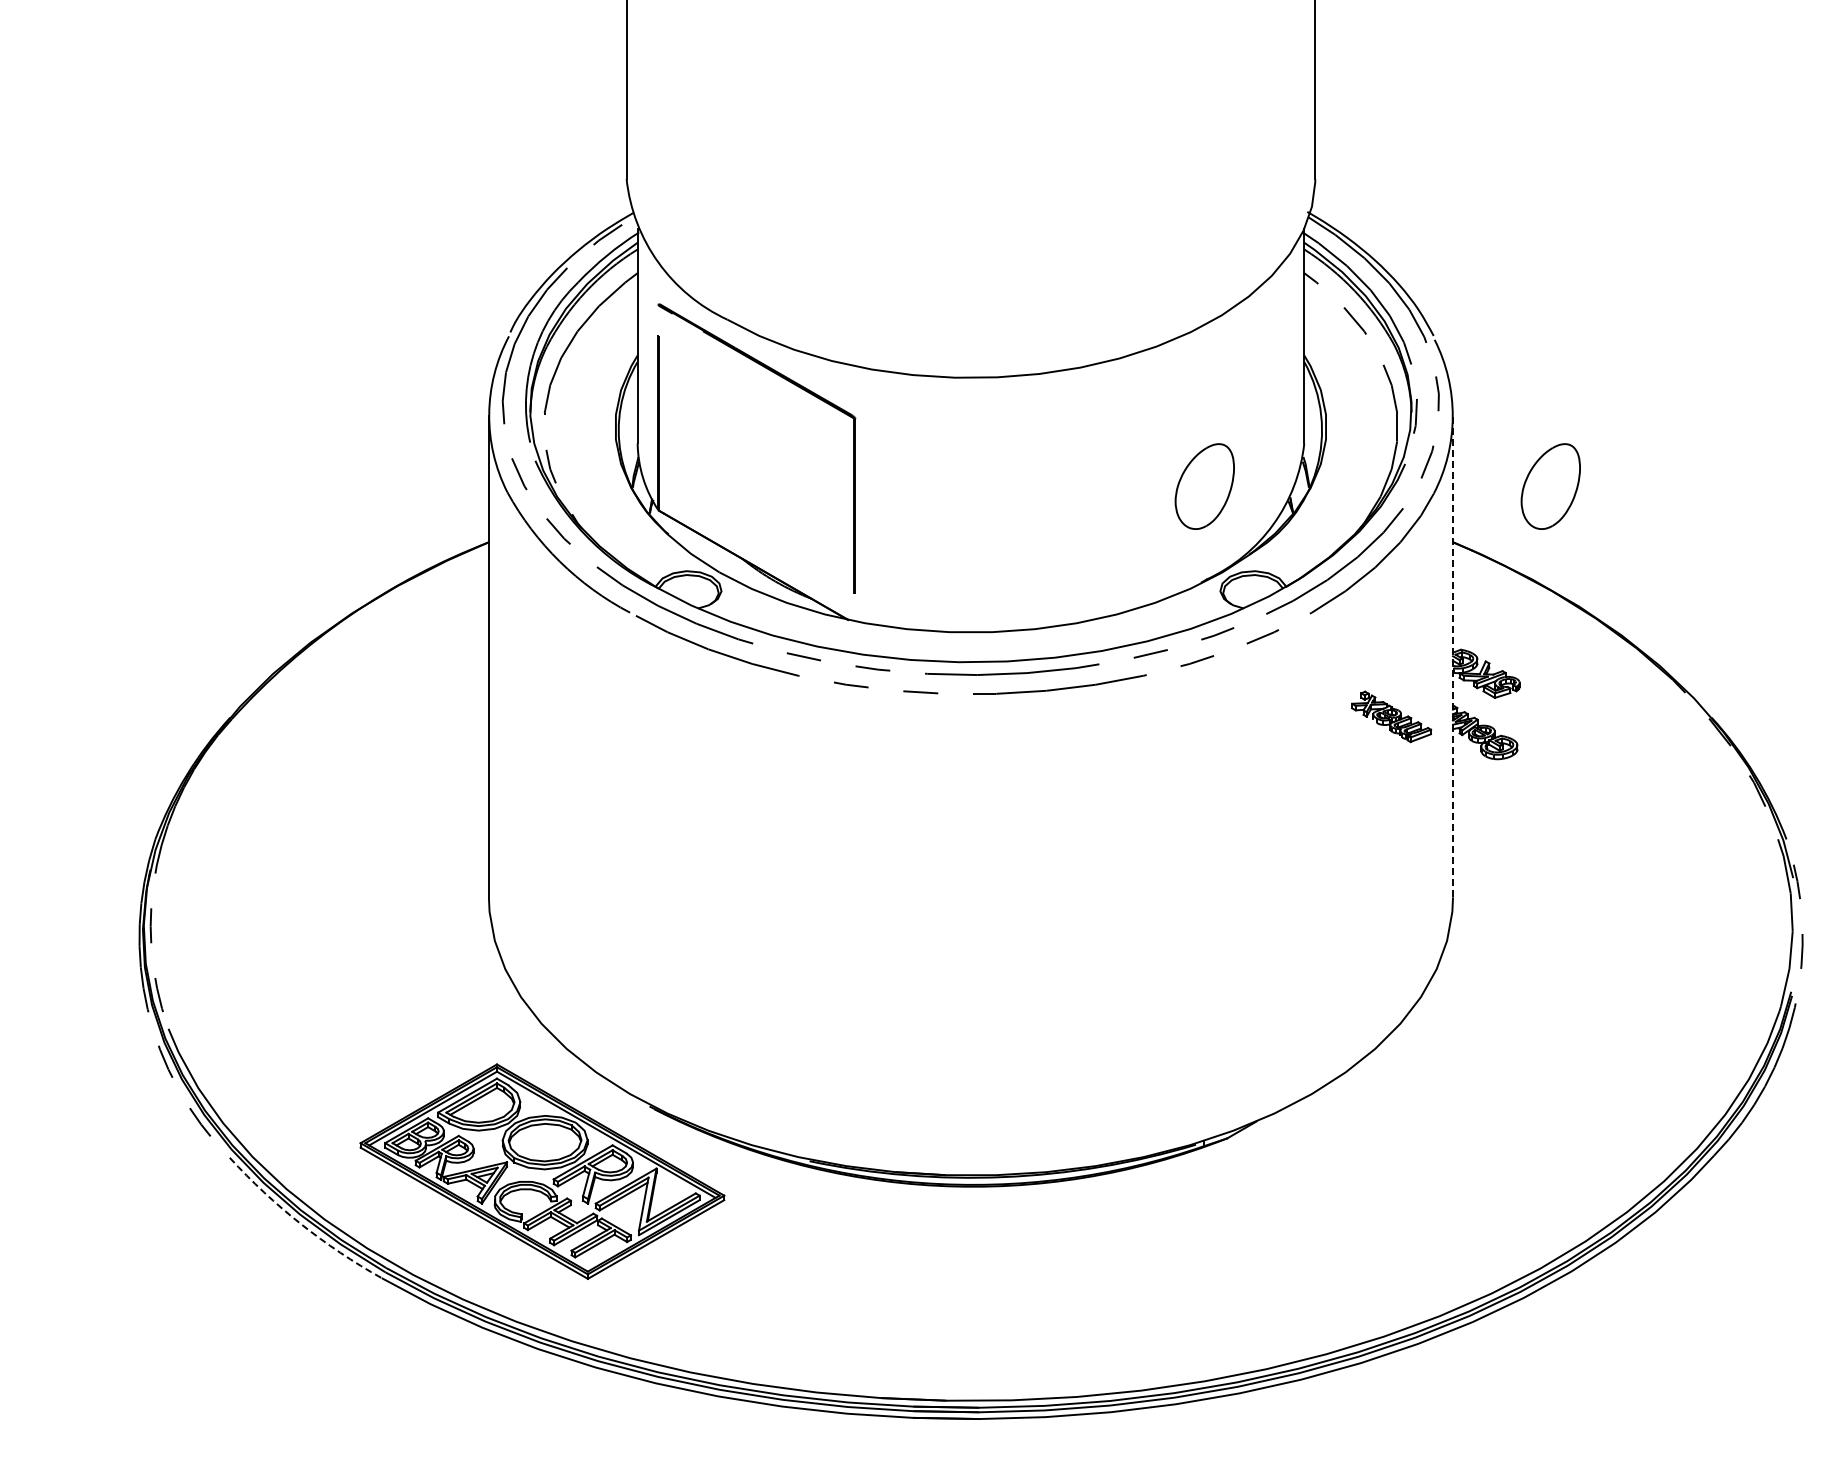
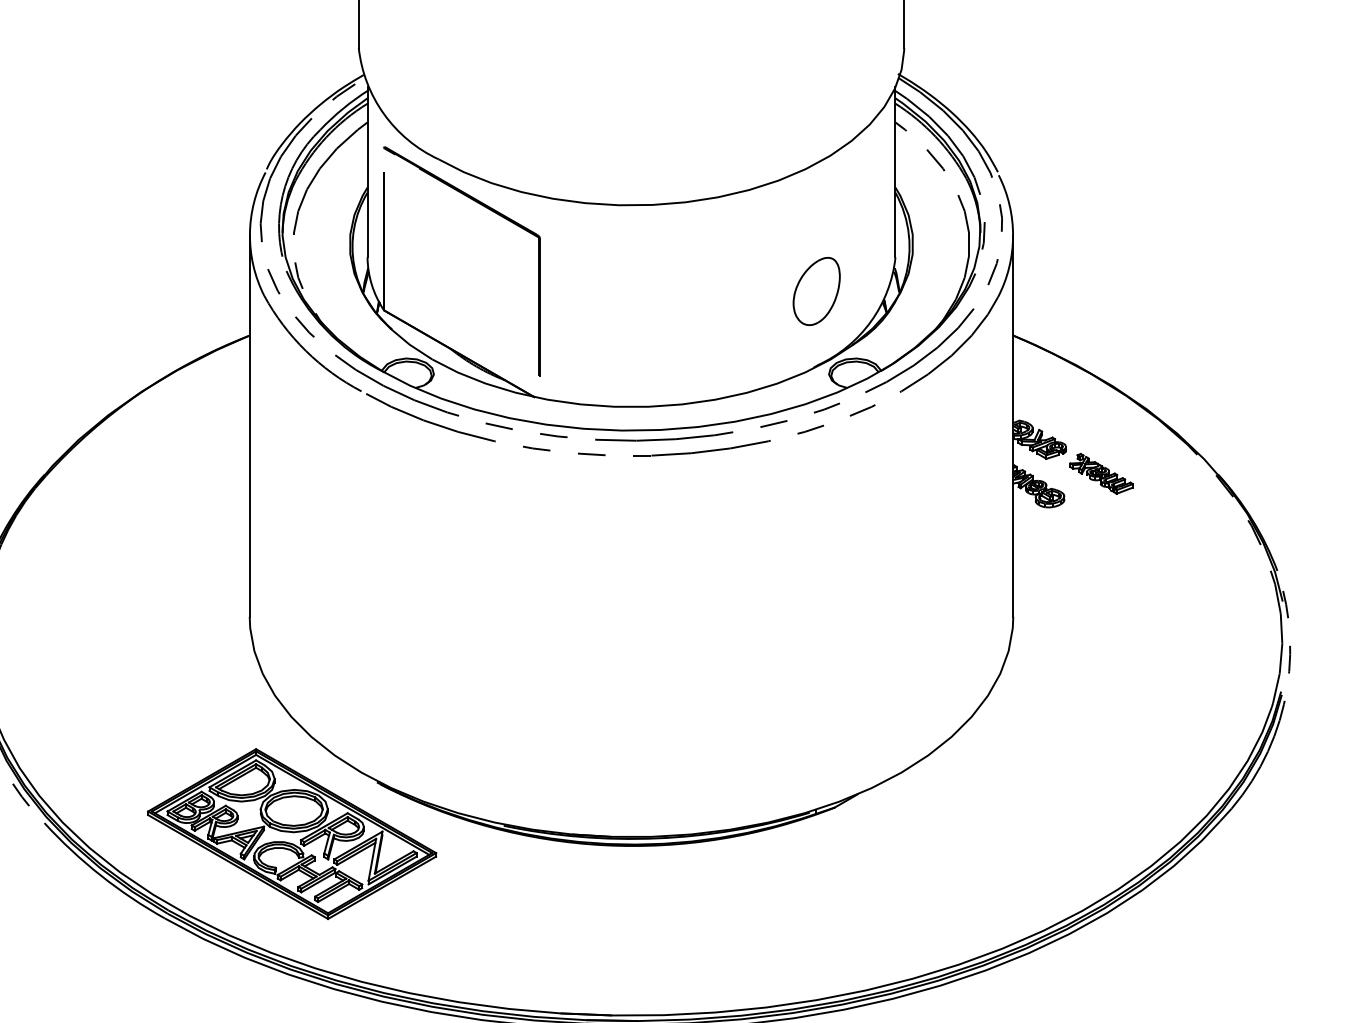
part: (1550, 486) -> (1090, 291), removed
line: (1453, 656) -> (1013, 426), dashed -> solid
part: (1391, 716) -> (1101, 473), moved
arc: (300, 1224) -> (100, 875), dashed -> solid

